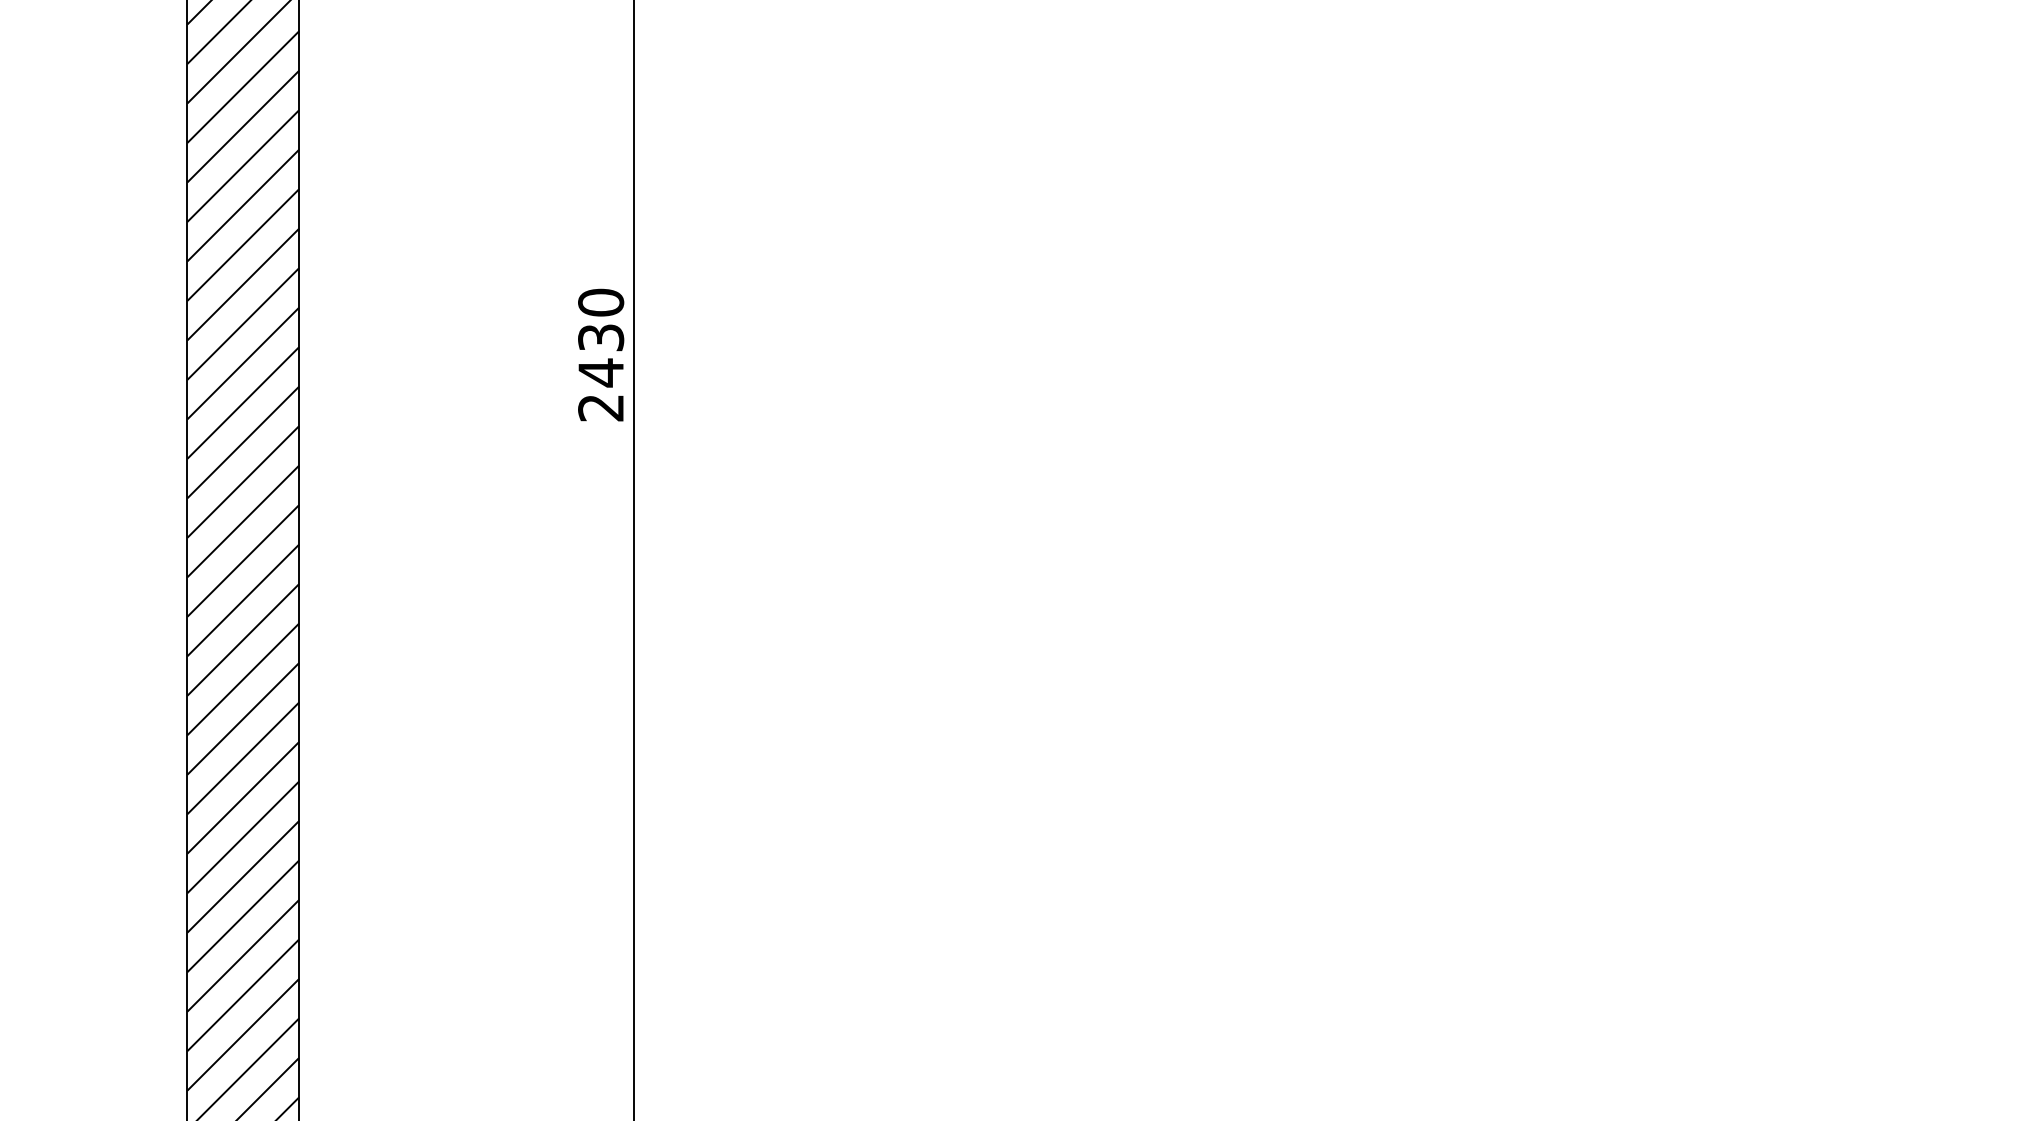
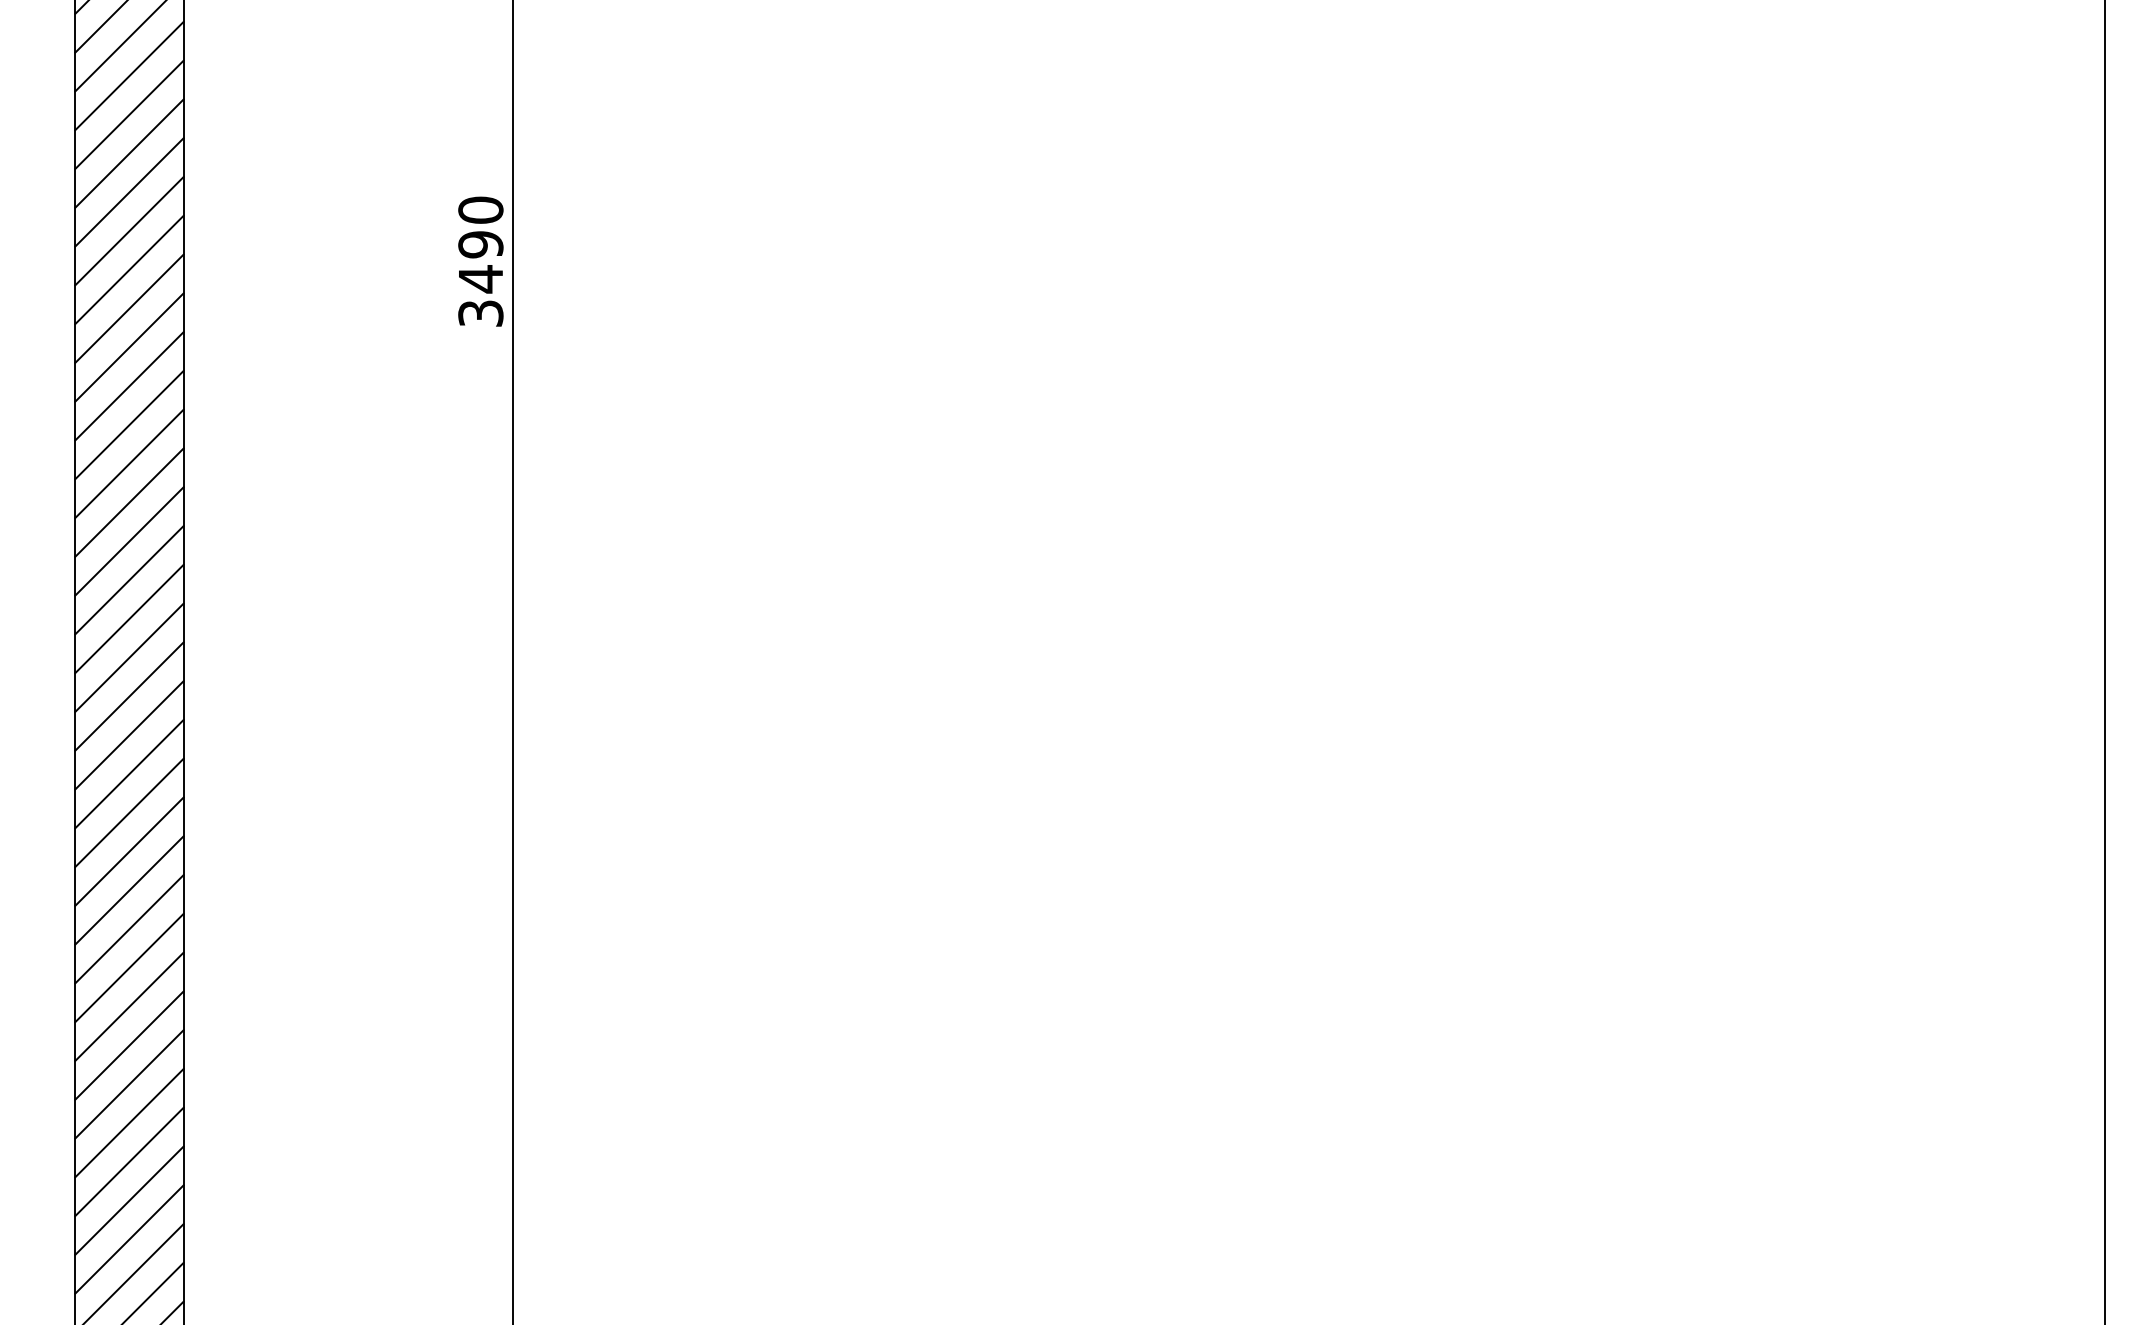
text: (600, 372) -> (480, 278), 2430 -> 3490

